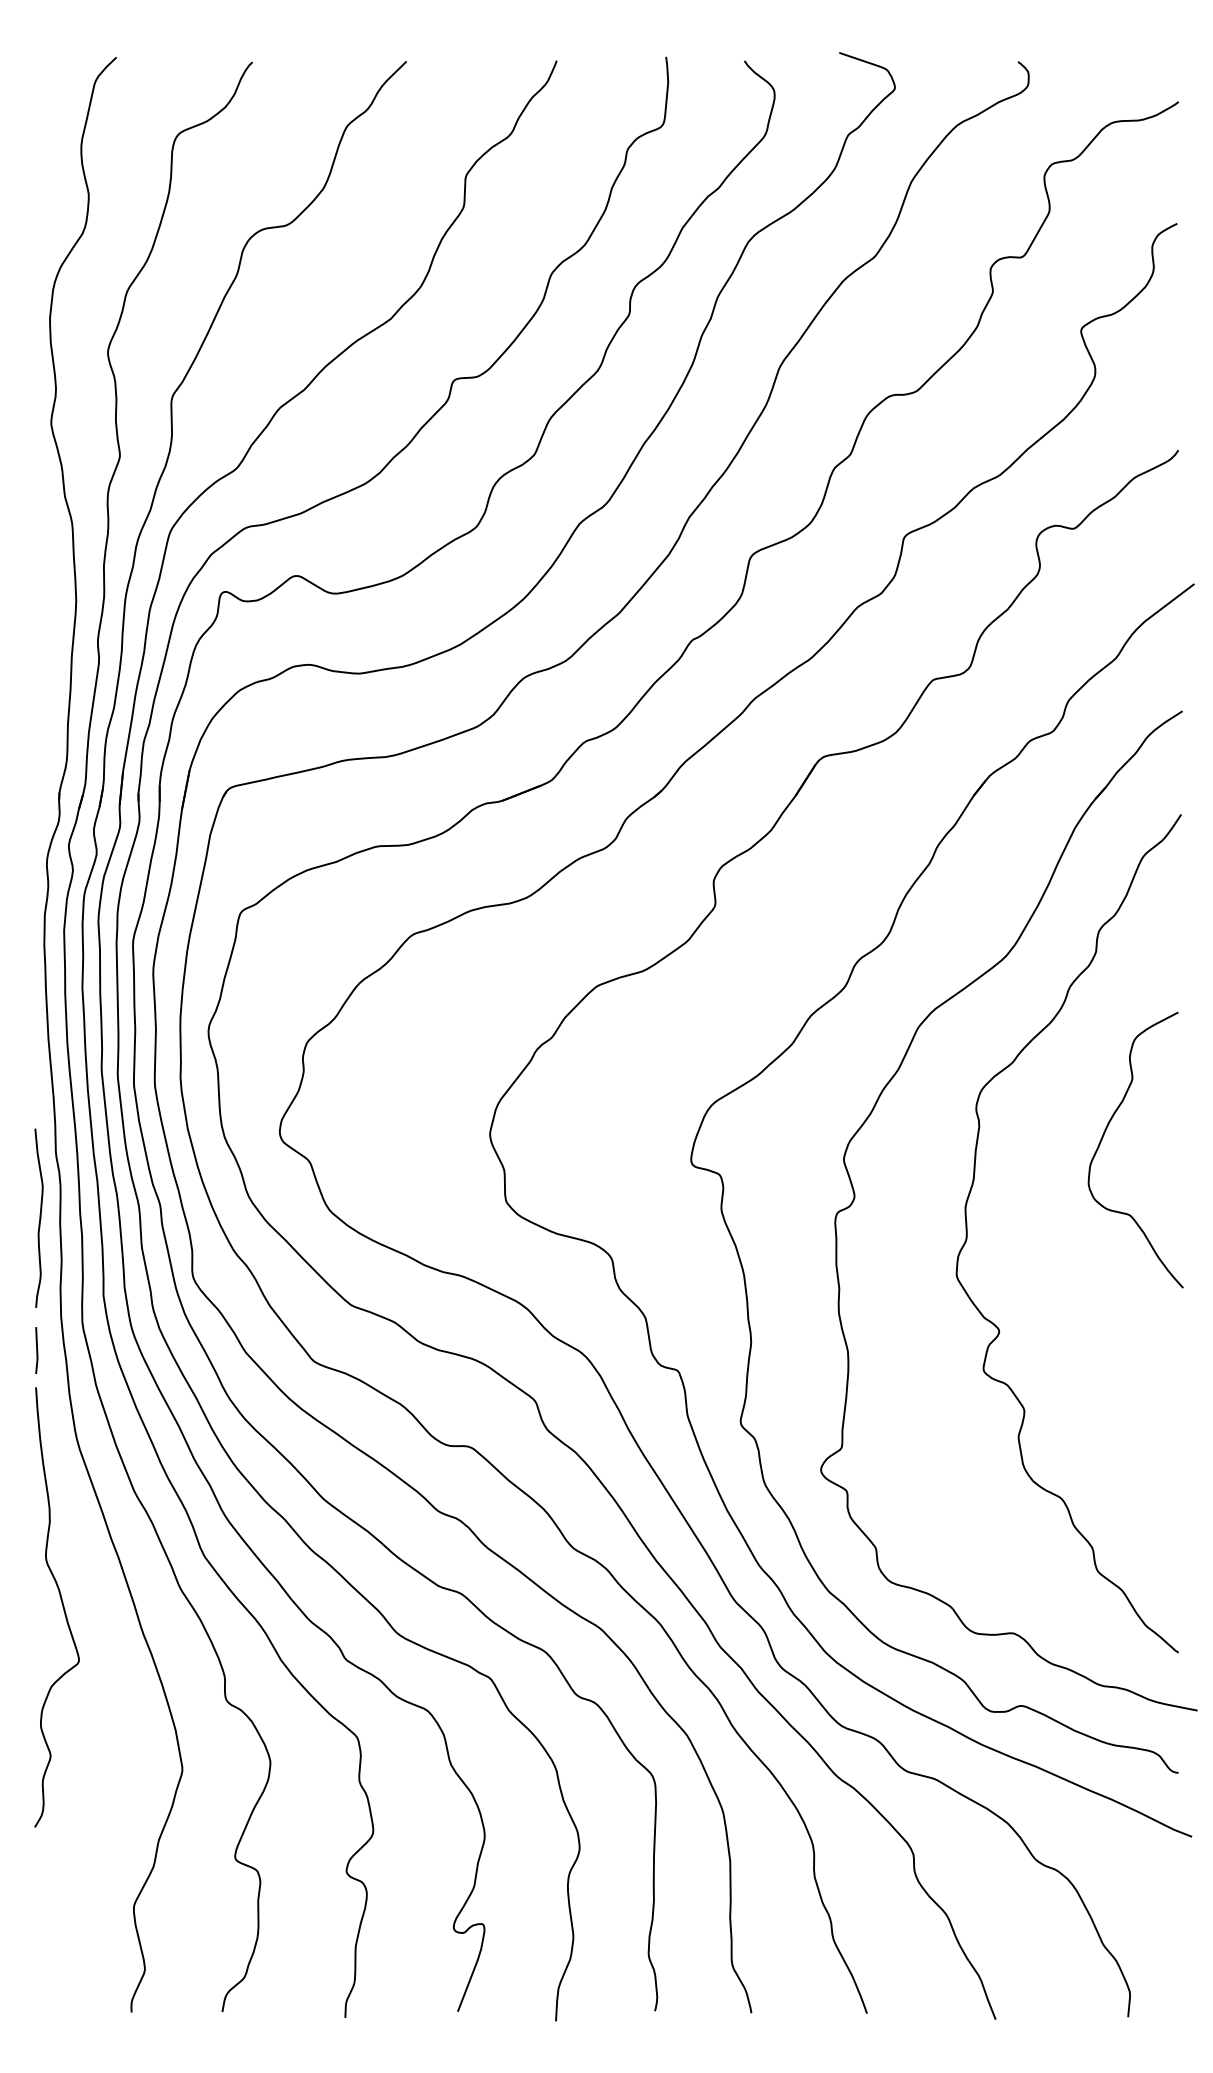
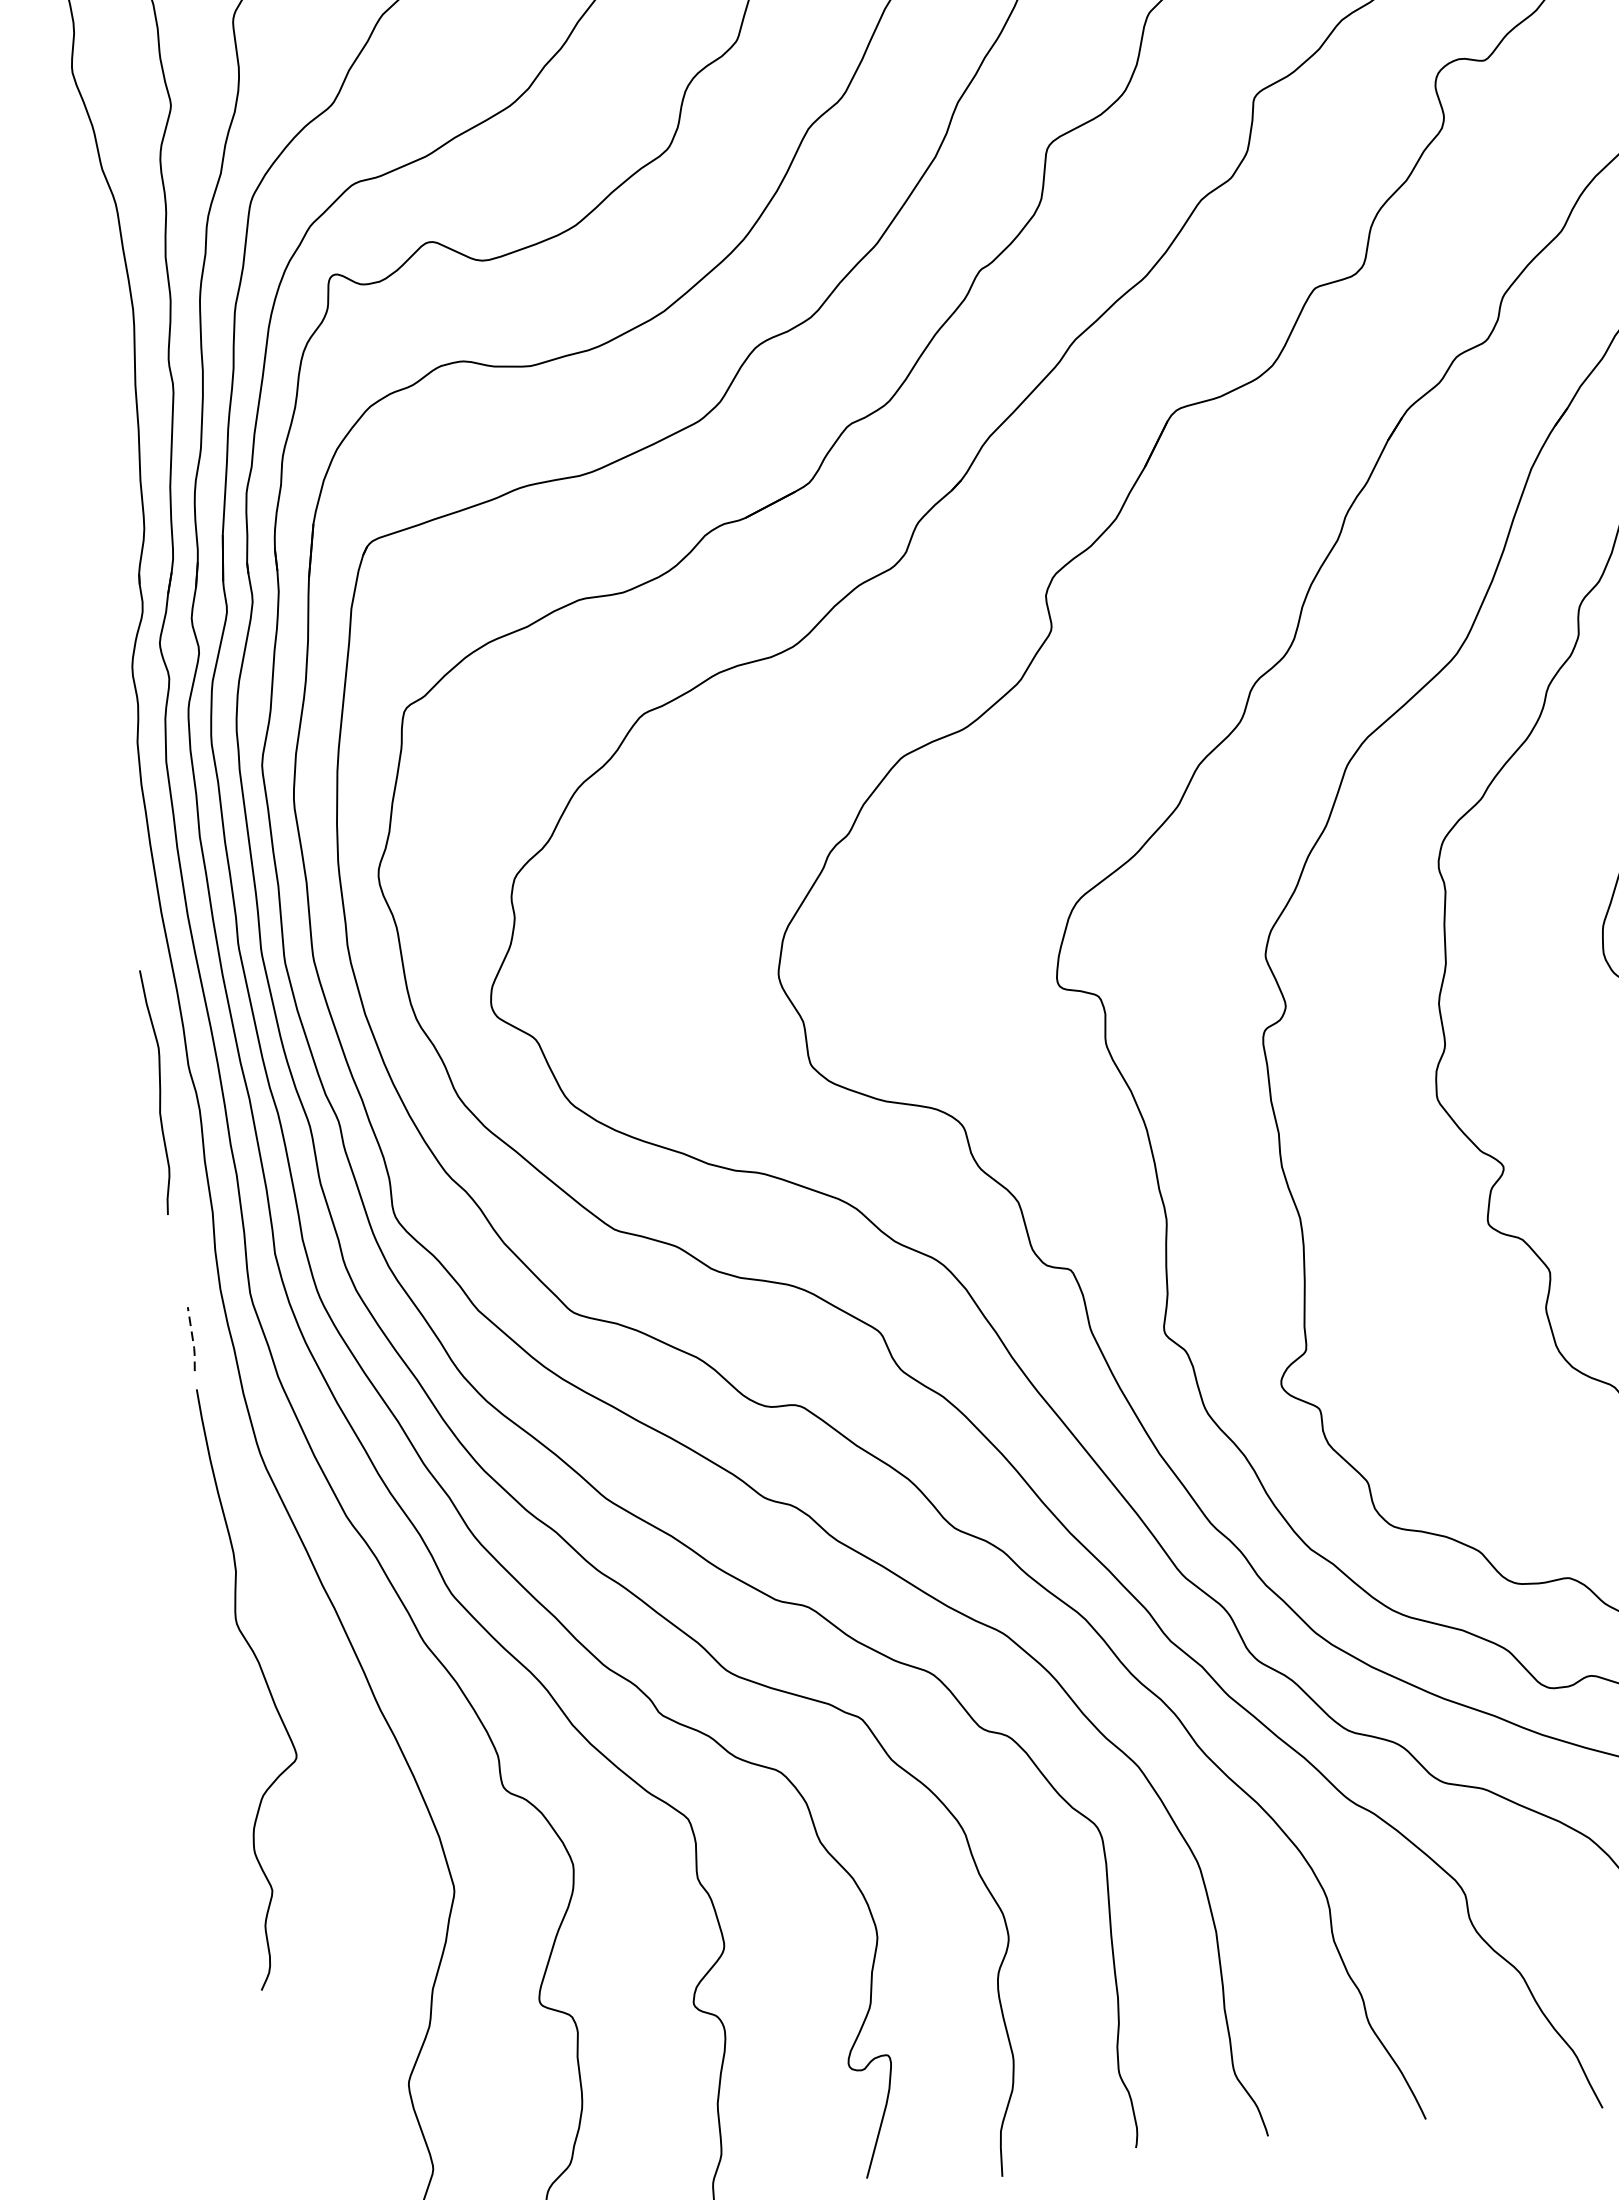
curve: (39, 1217) -> (158, 1091), moved
line: (37, 1351) -> (193, 1340), solid -> dashed

